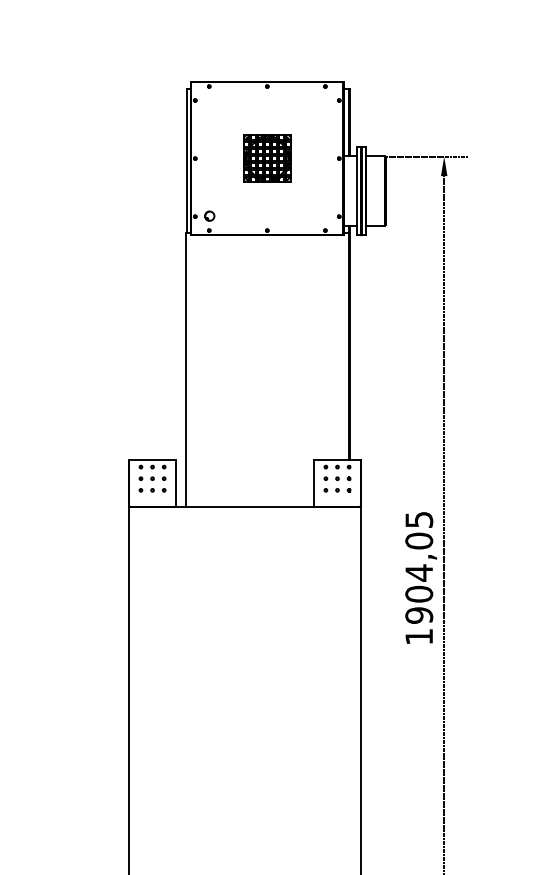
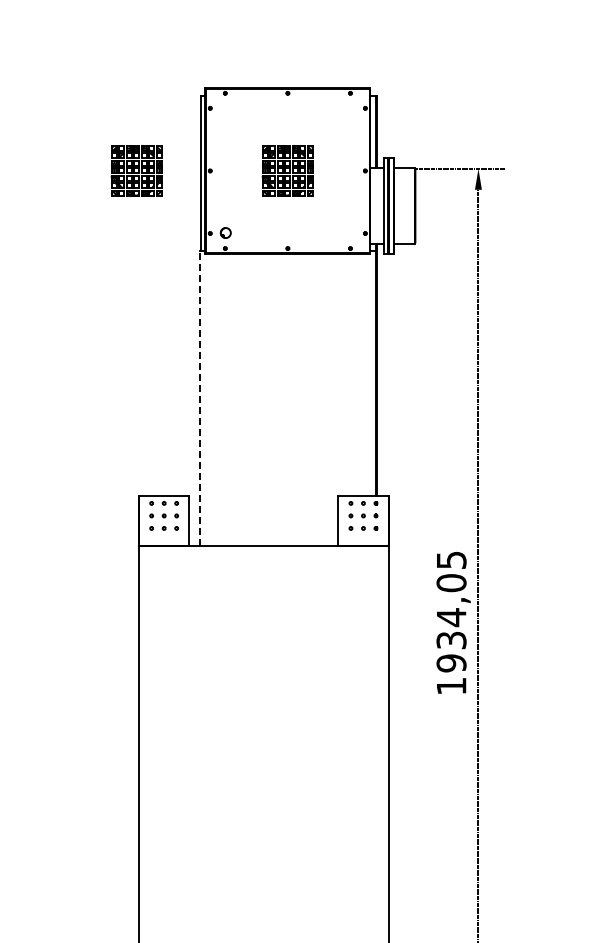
part: (126, 158) -> (136, 170), added
line: (186, 369) -> (200, 398), solid -> dashed
text: (419, 594) -> (451, 640), 1904,05 -> 1934,05

